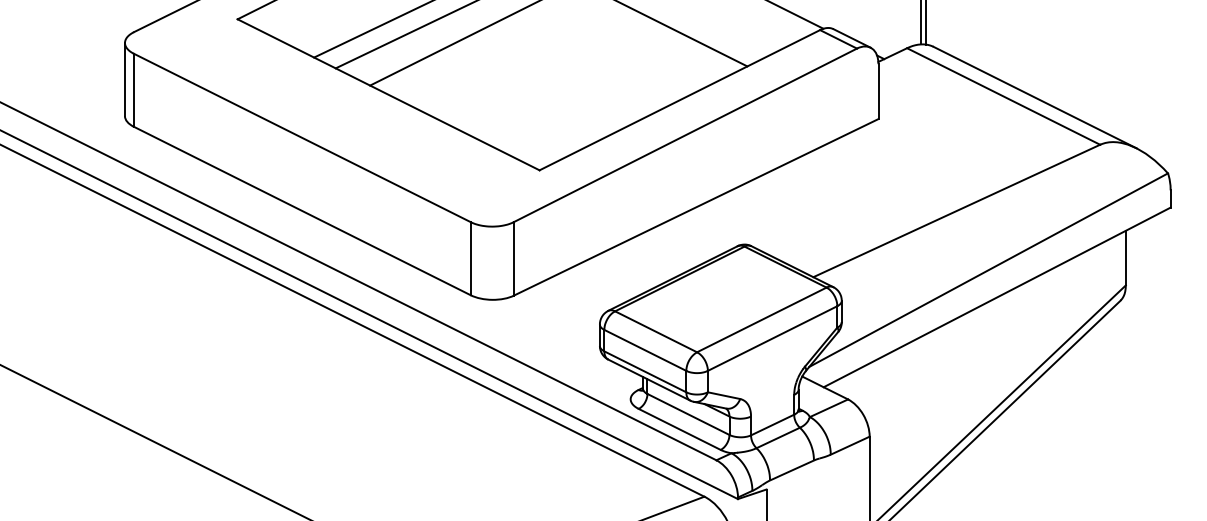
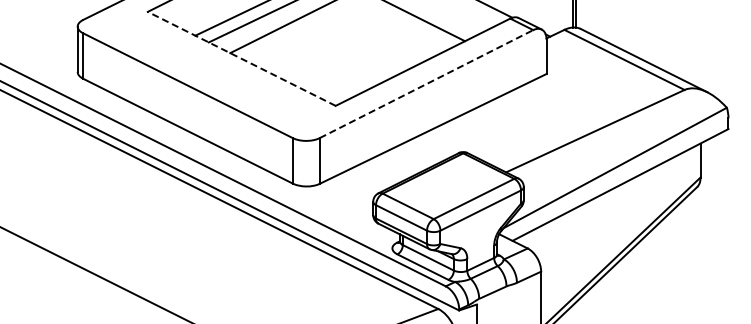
line: (388, 94) -> (241, 58), solid -> dashed
line: (685, 135) -> (426, 84), solid -> dashed

